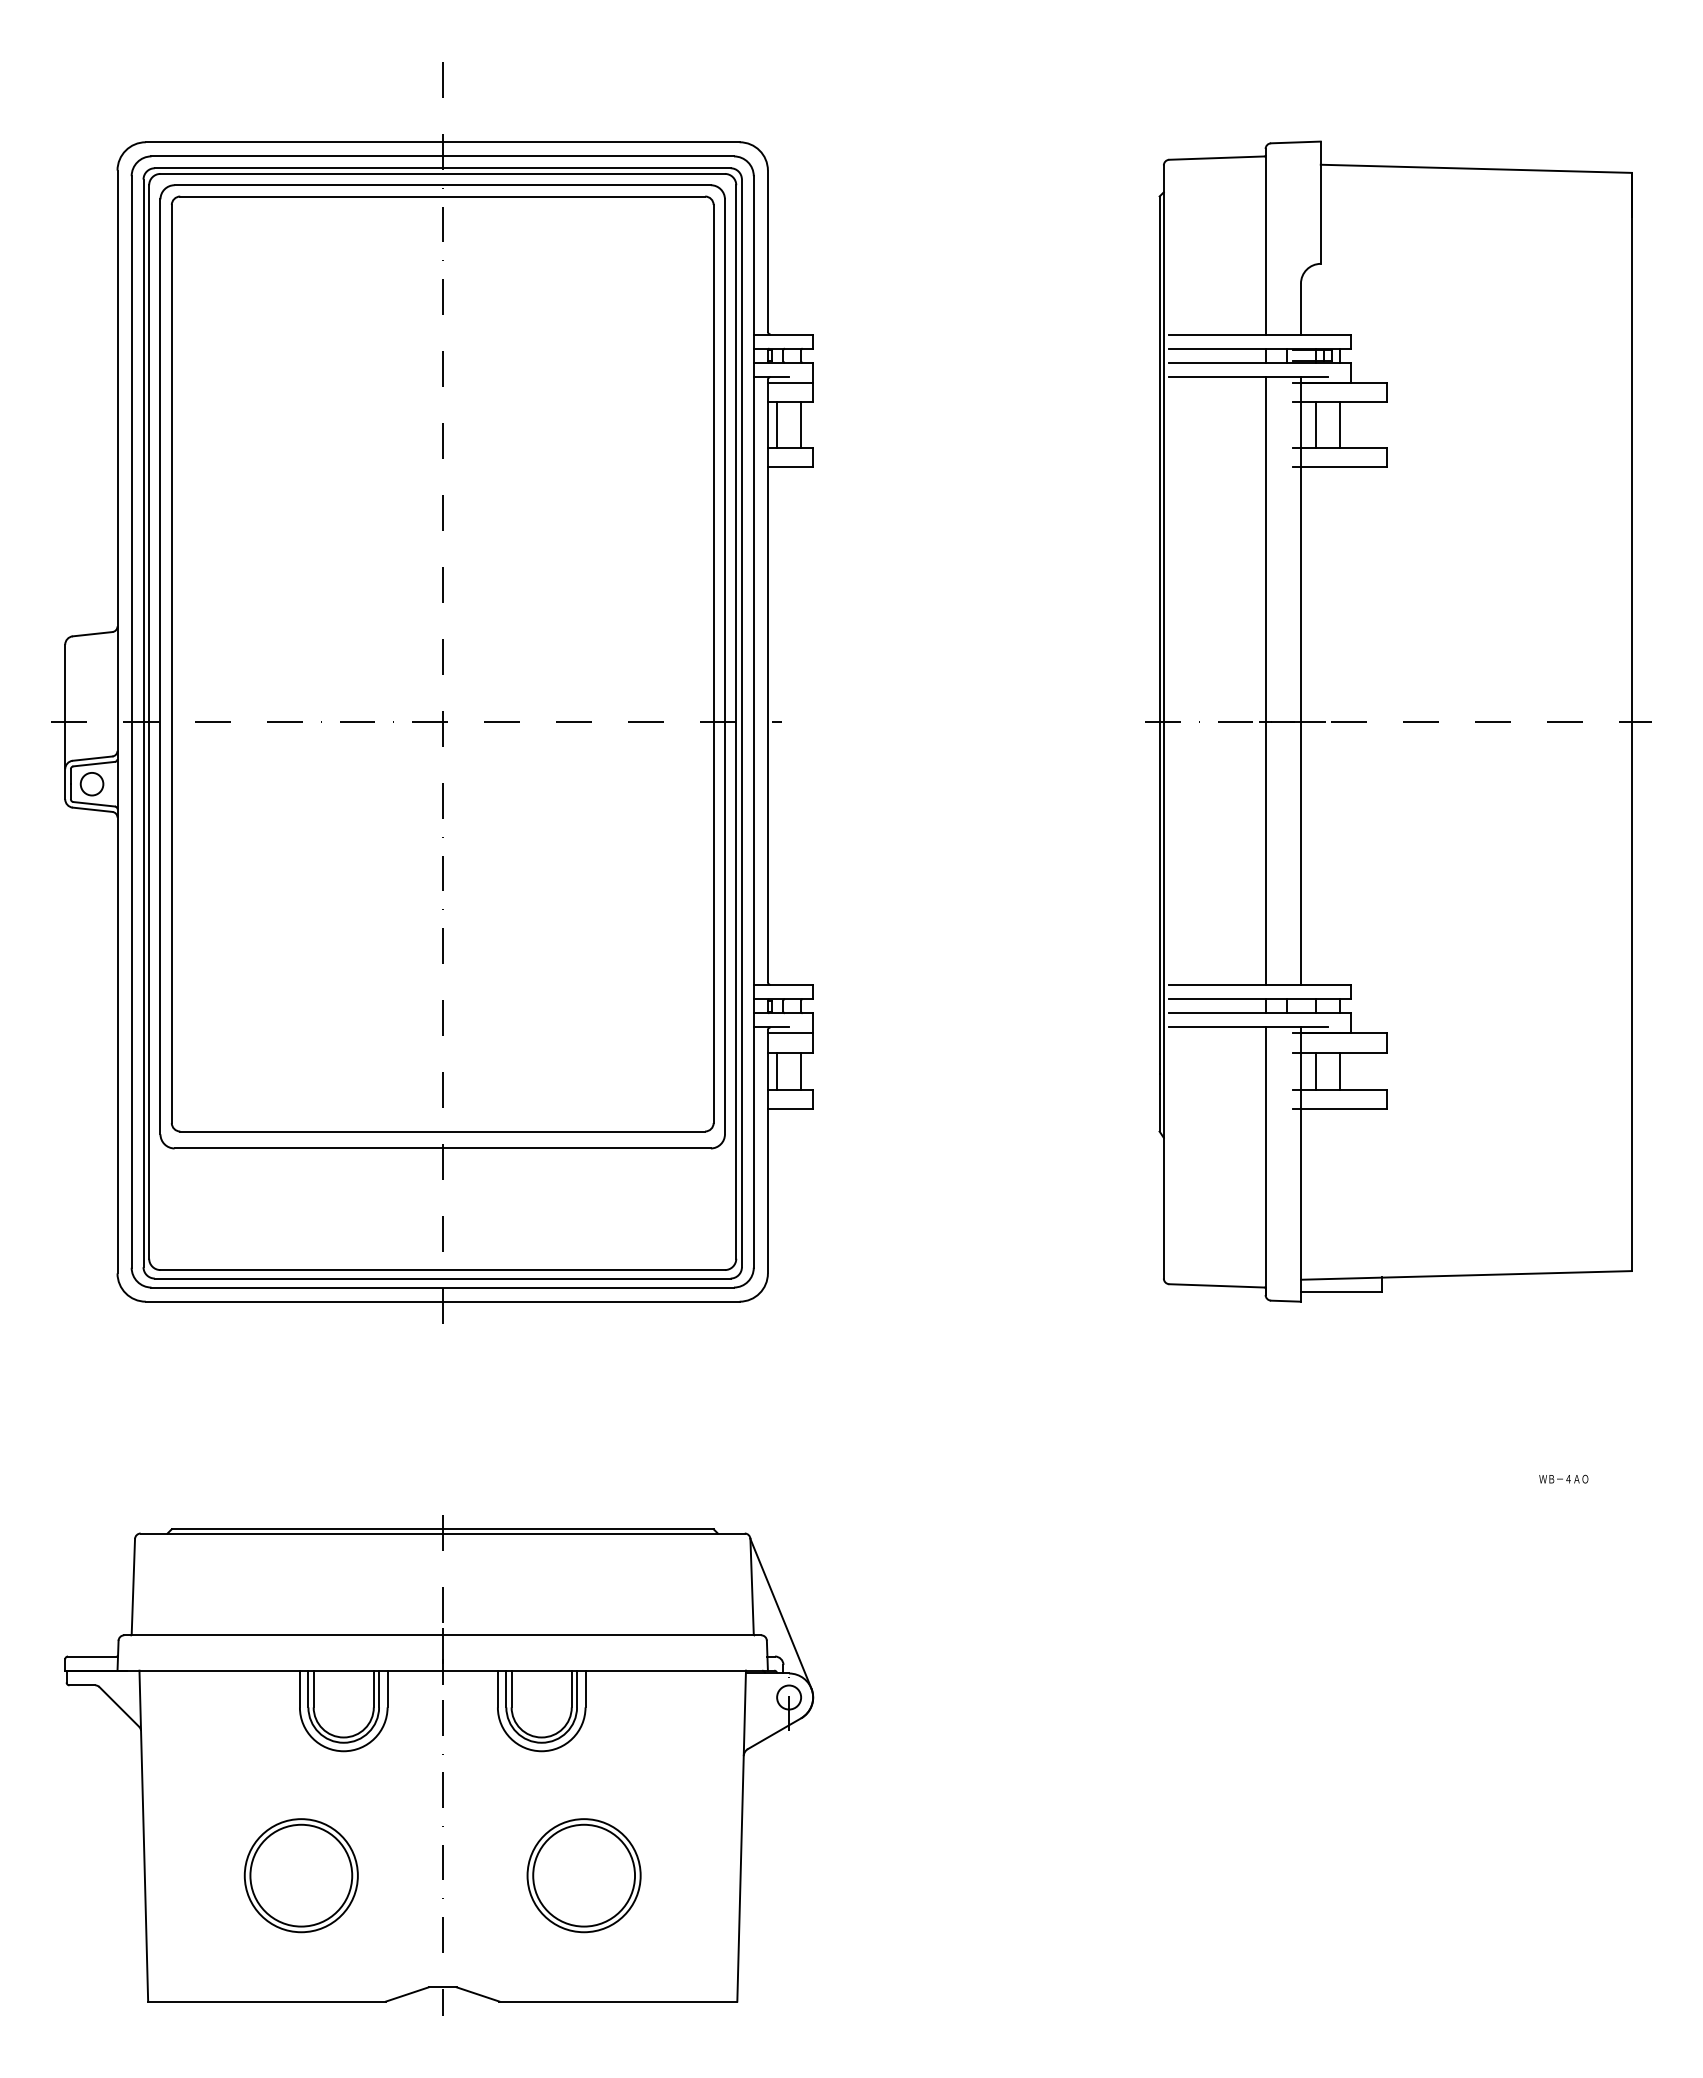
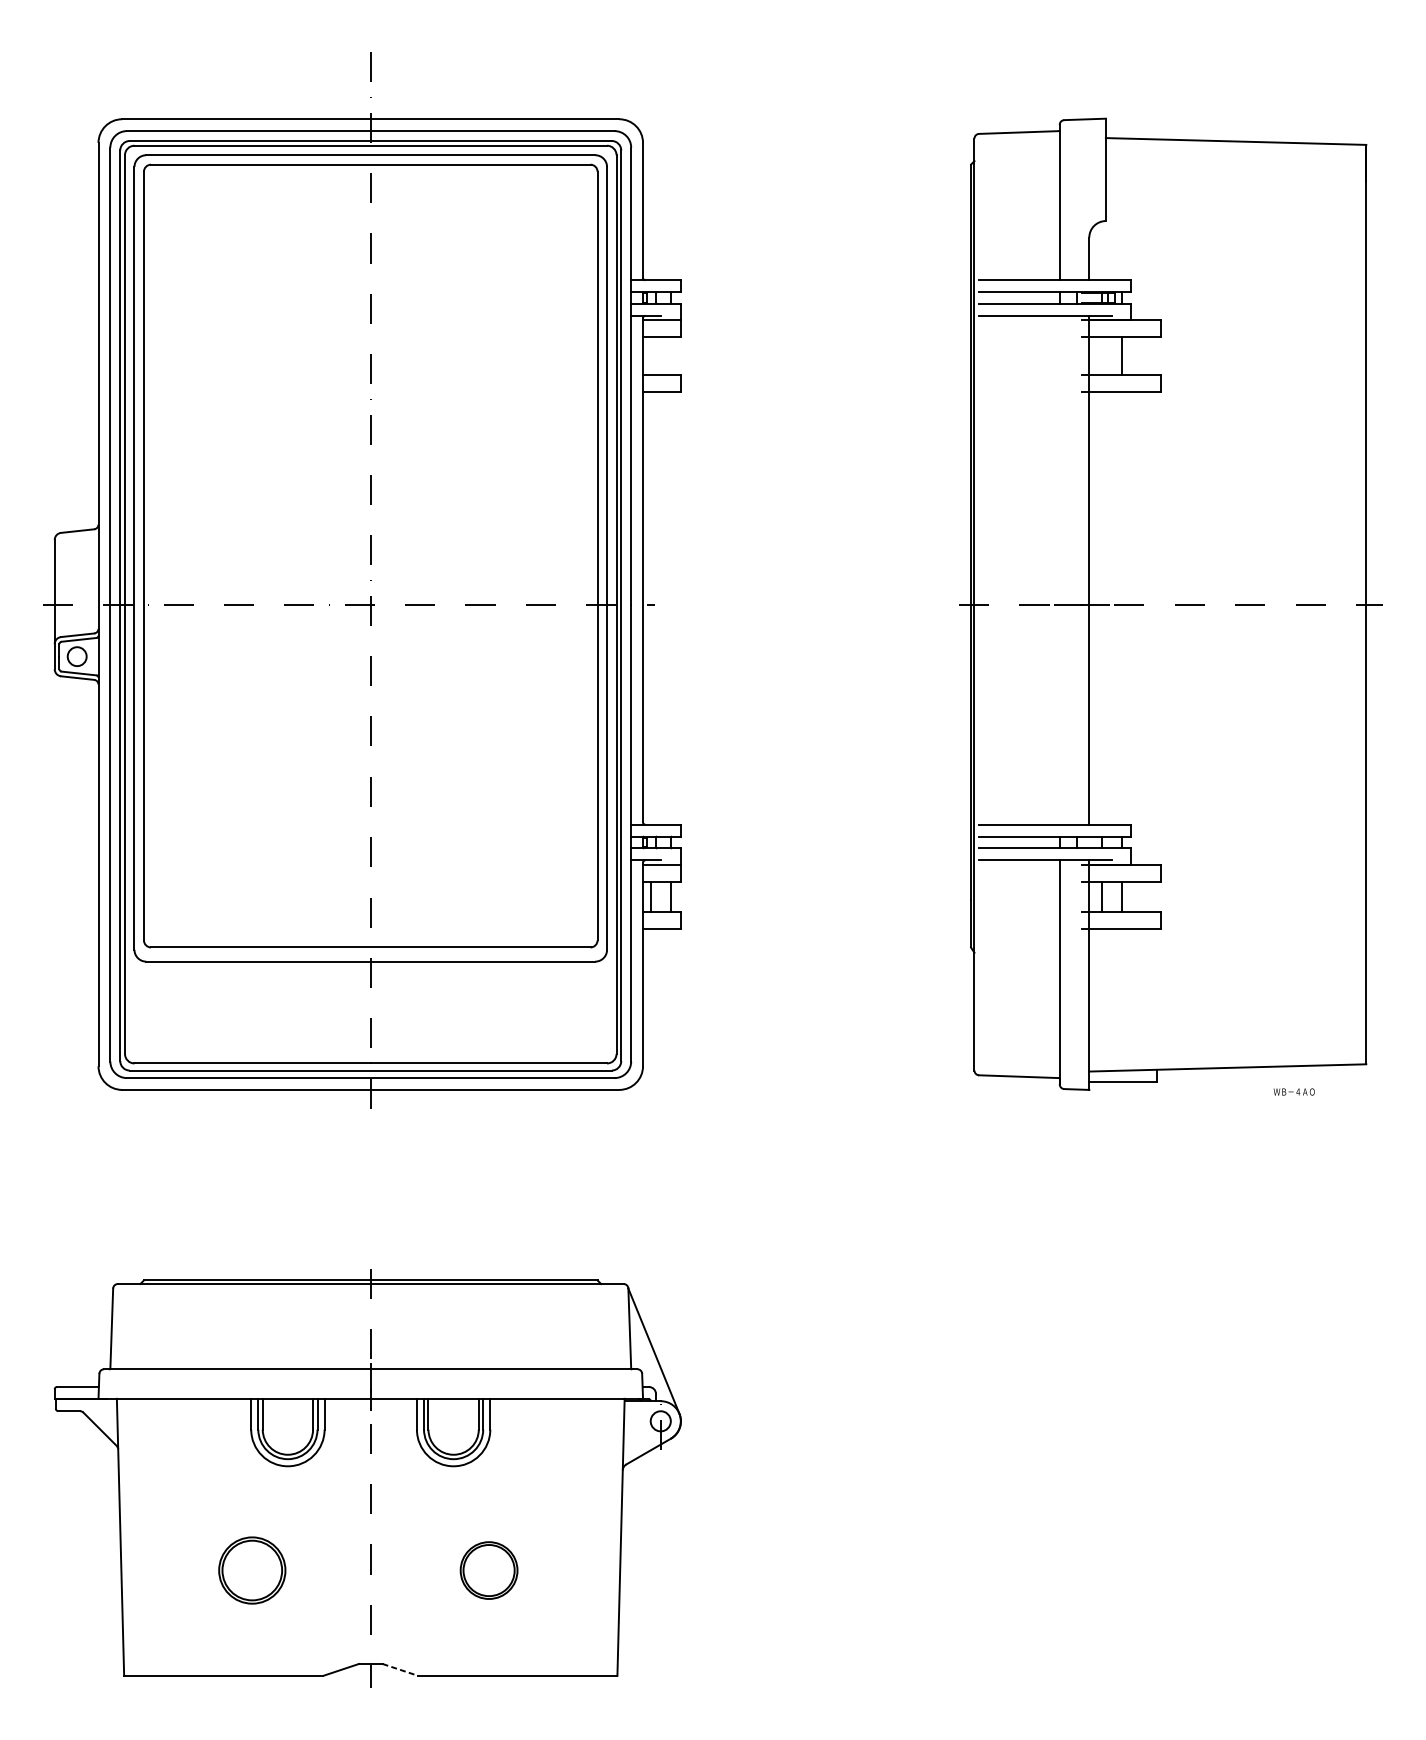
line: (777, 424) -> (651, 355), removed
line: (801, 424) -> (671, 355), removed
line: (1315, 424) -> (1101, 355), removed
line: (1265, 680) -> (1059, 569), removed
text: (1563, 1478) -> (1294, 1091), moved
part: (300, 1875) -> (251, 1570), size x0.7
part: (583, 1875) -> (488, 1570), size x0.6
line: (478, 1994) -> (400, 1669), solid -> dashed

